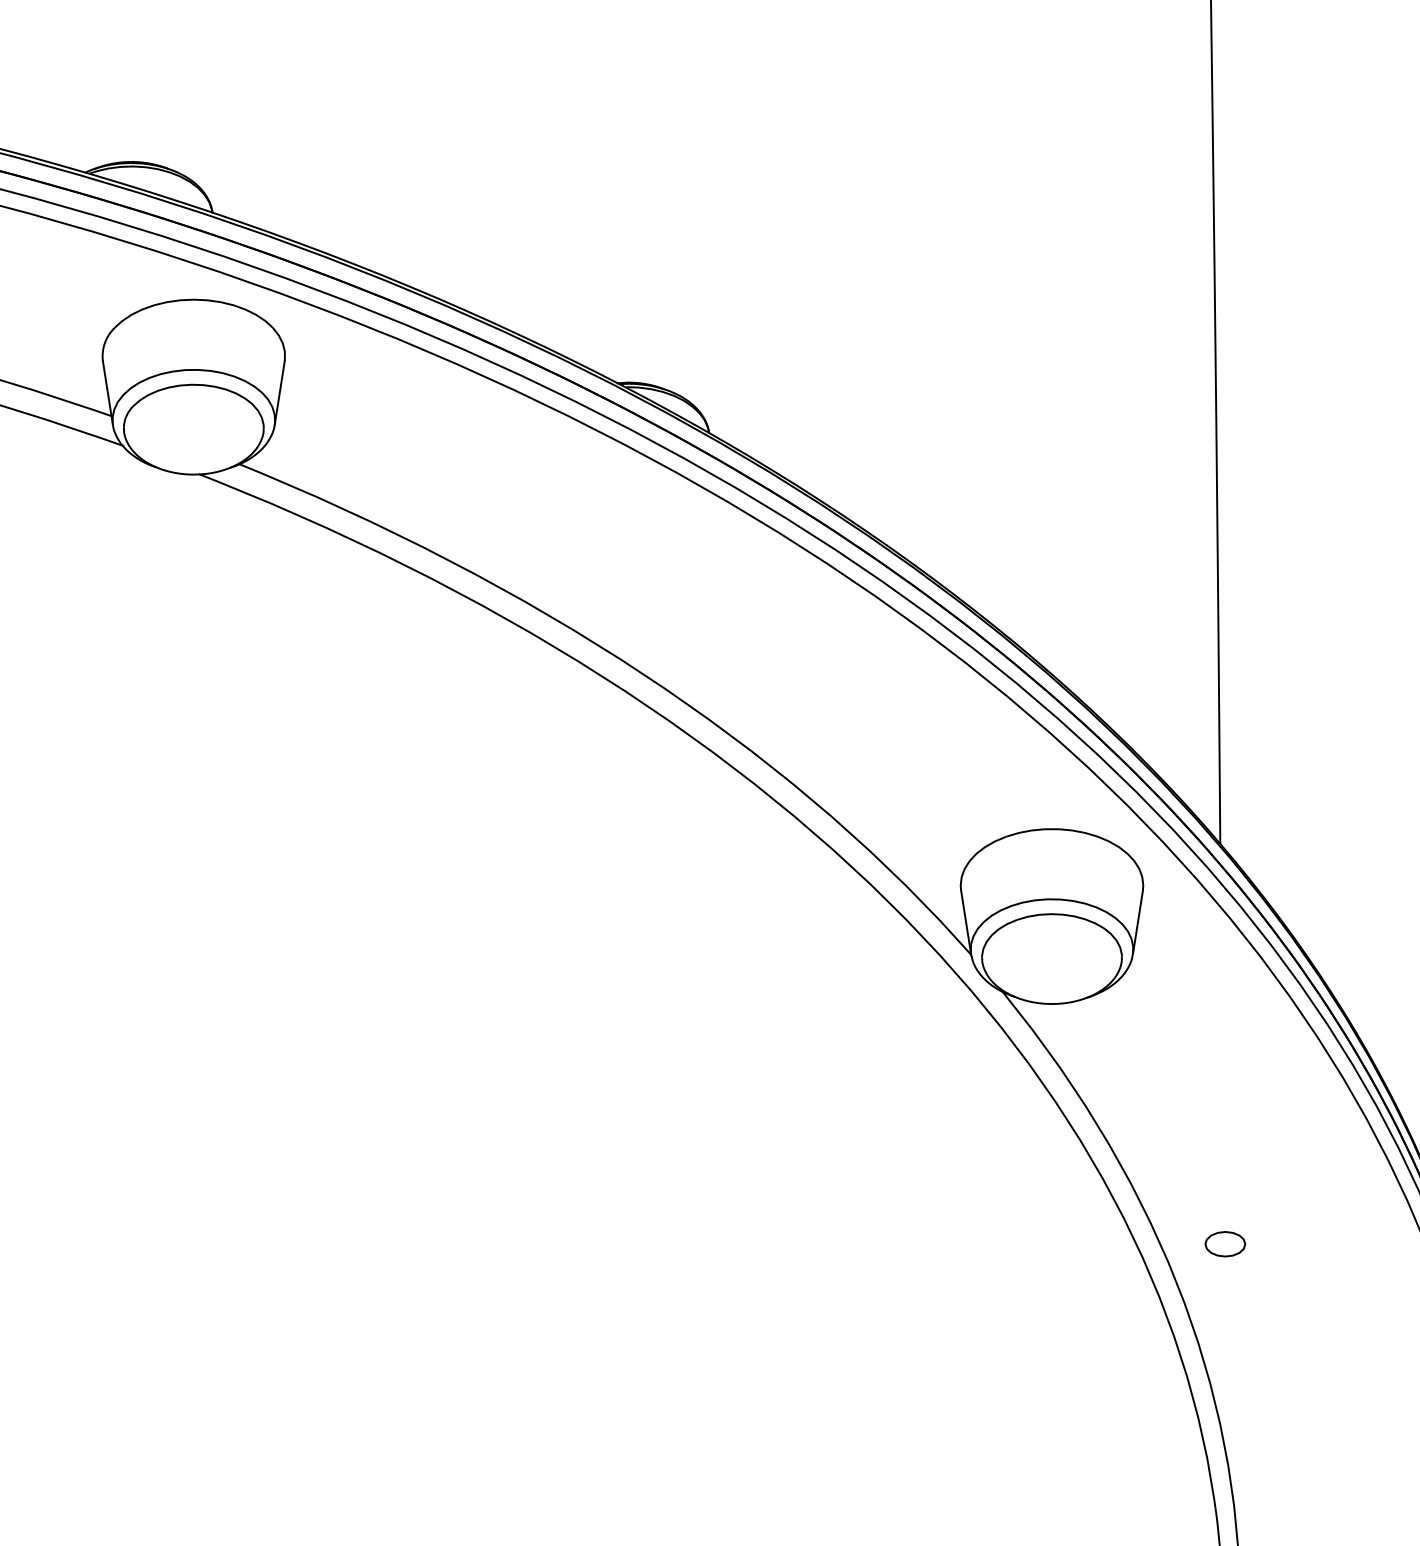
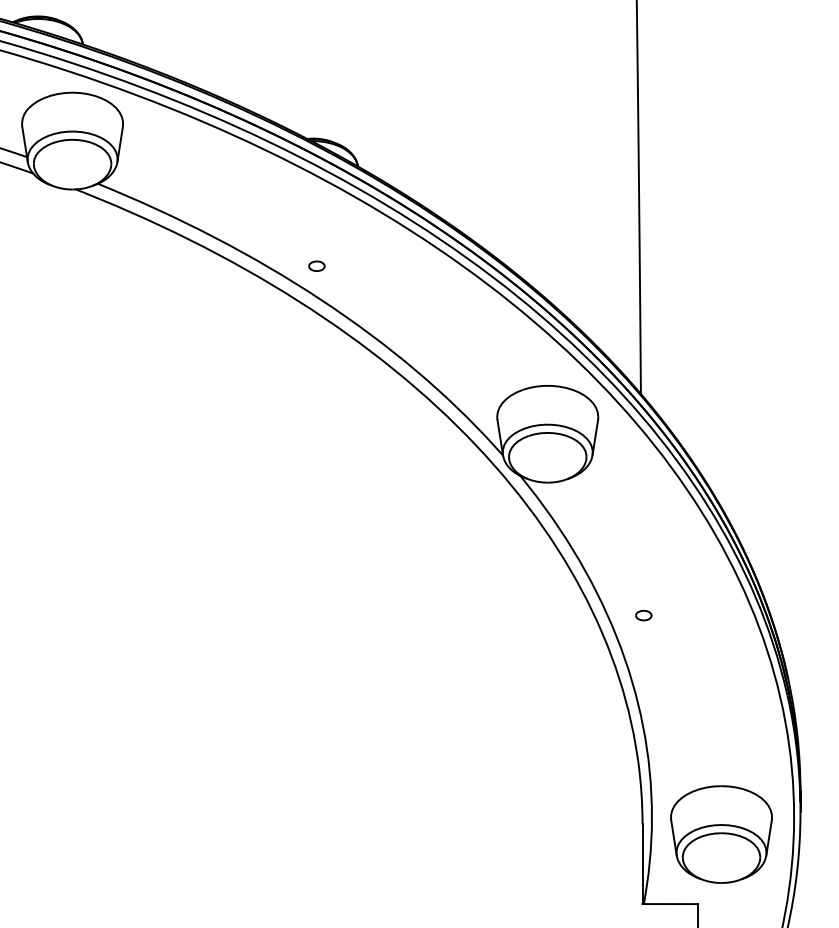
part: (634, 611) -> (316, 265), added
part: (1224, 1243) -> (643, 615), size x0.71

